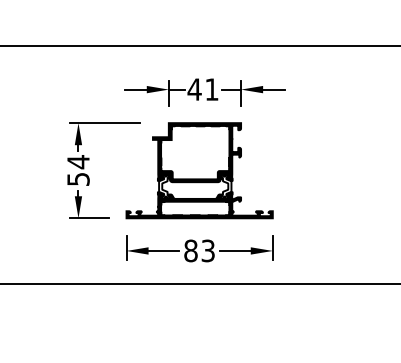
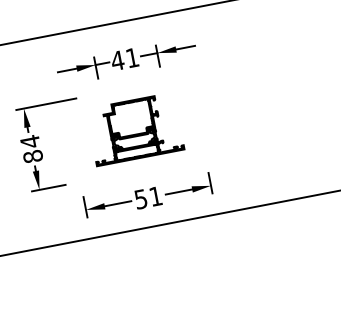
part: (199, 170) -> (135, 129), size x0.7
text: (78, 179) -> (33, 156), 54 -> 84
text: (199, 250) -> (148, 197), 83 -> 51

